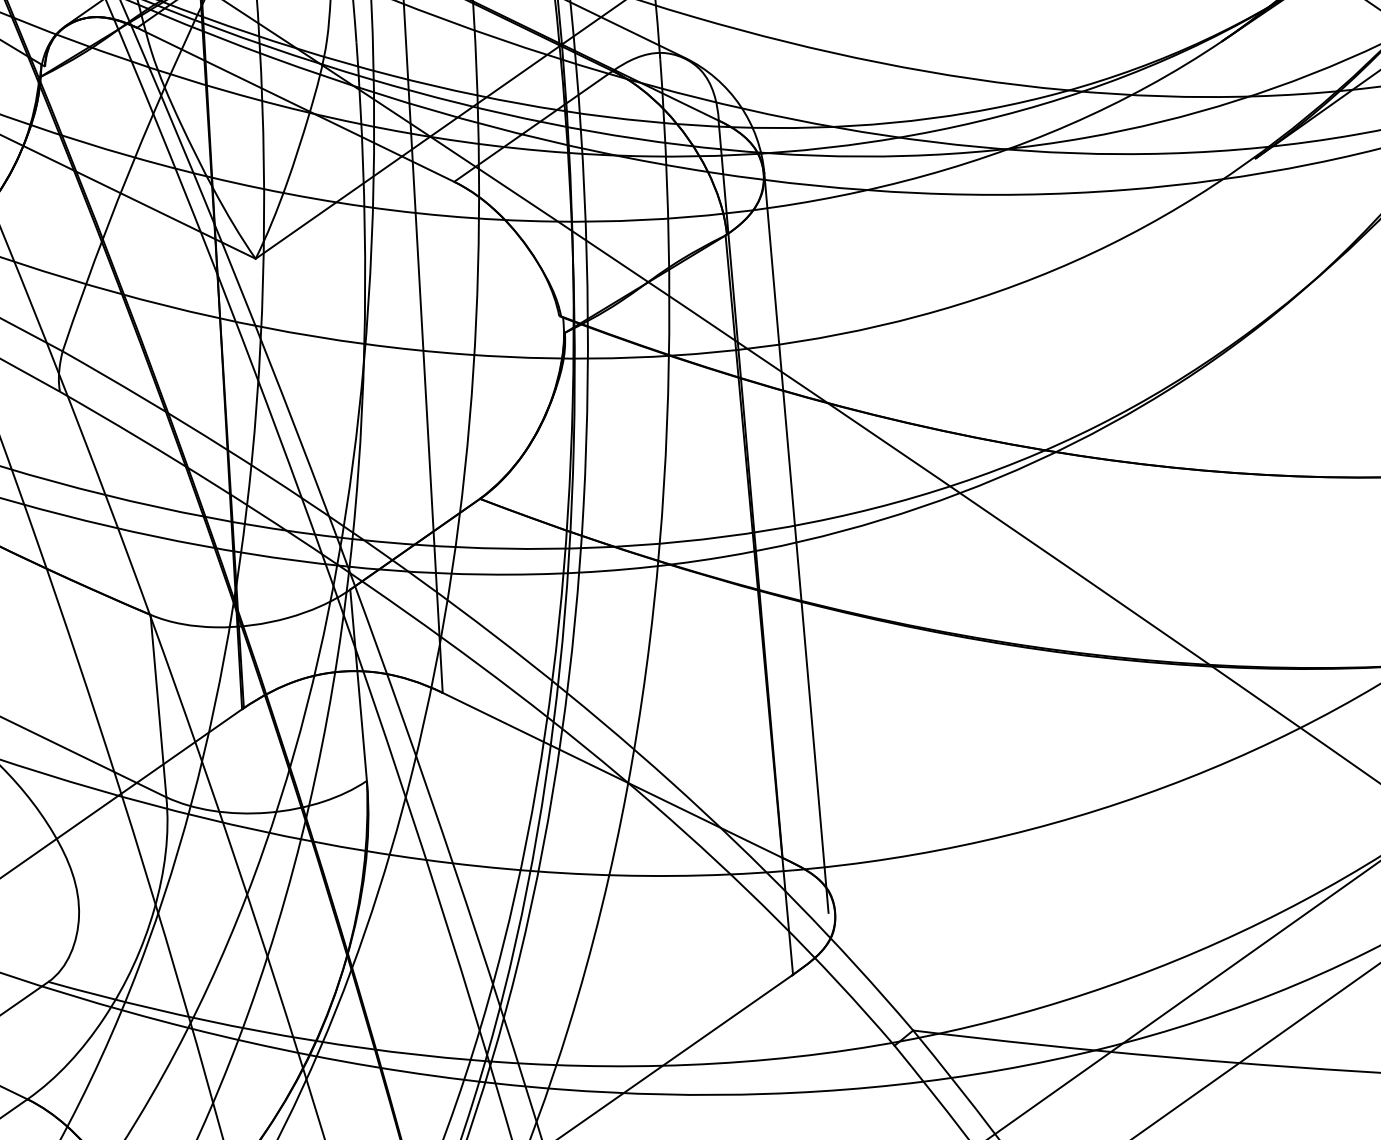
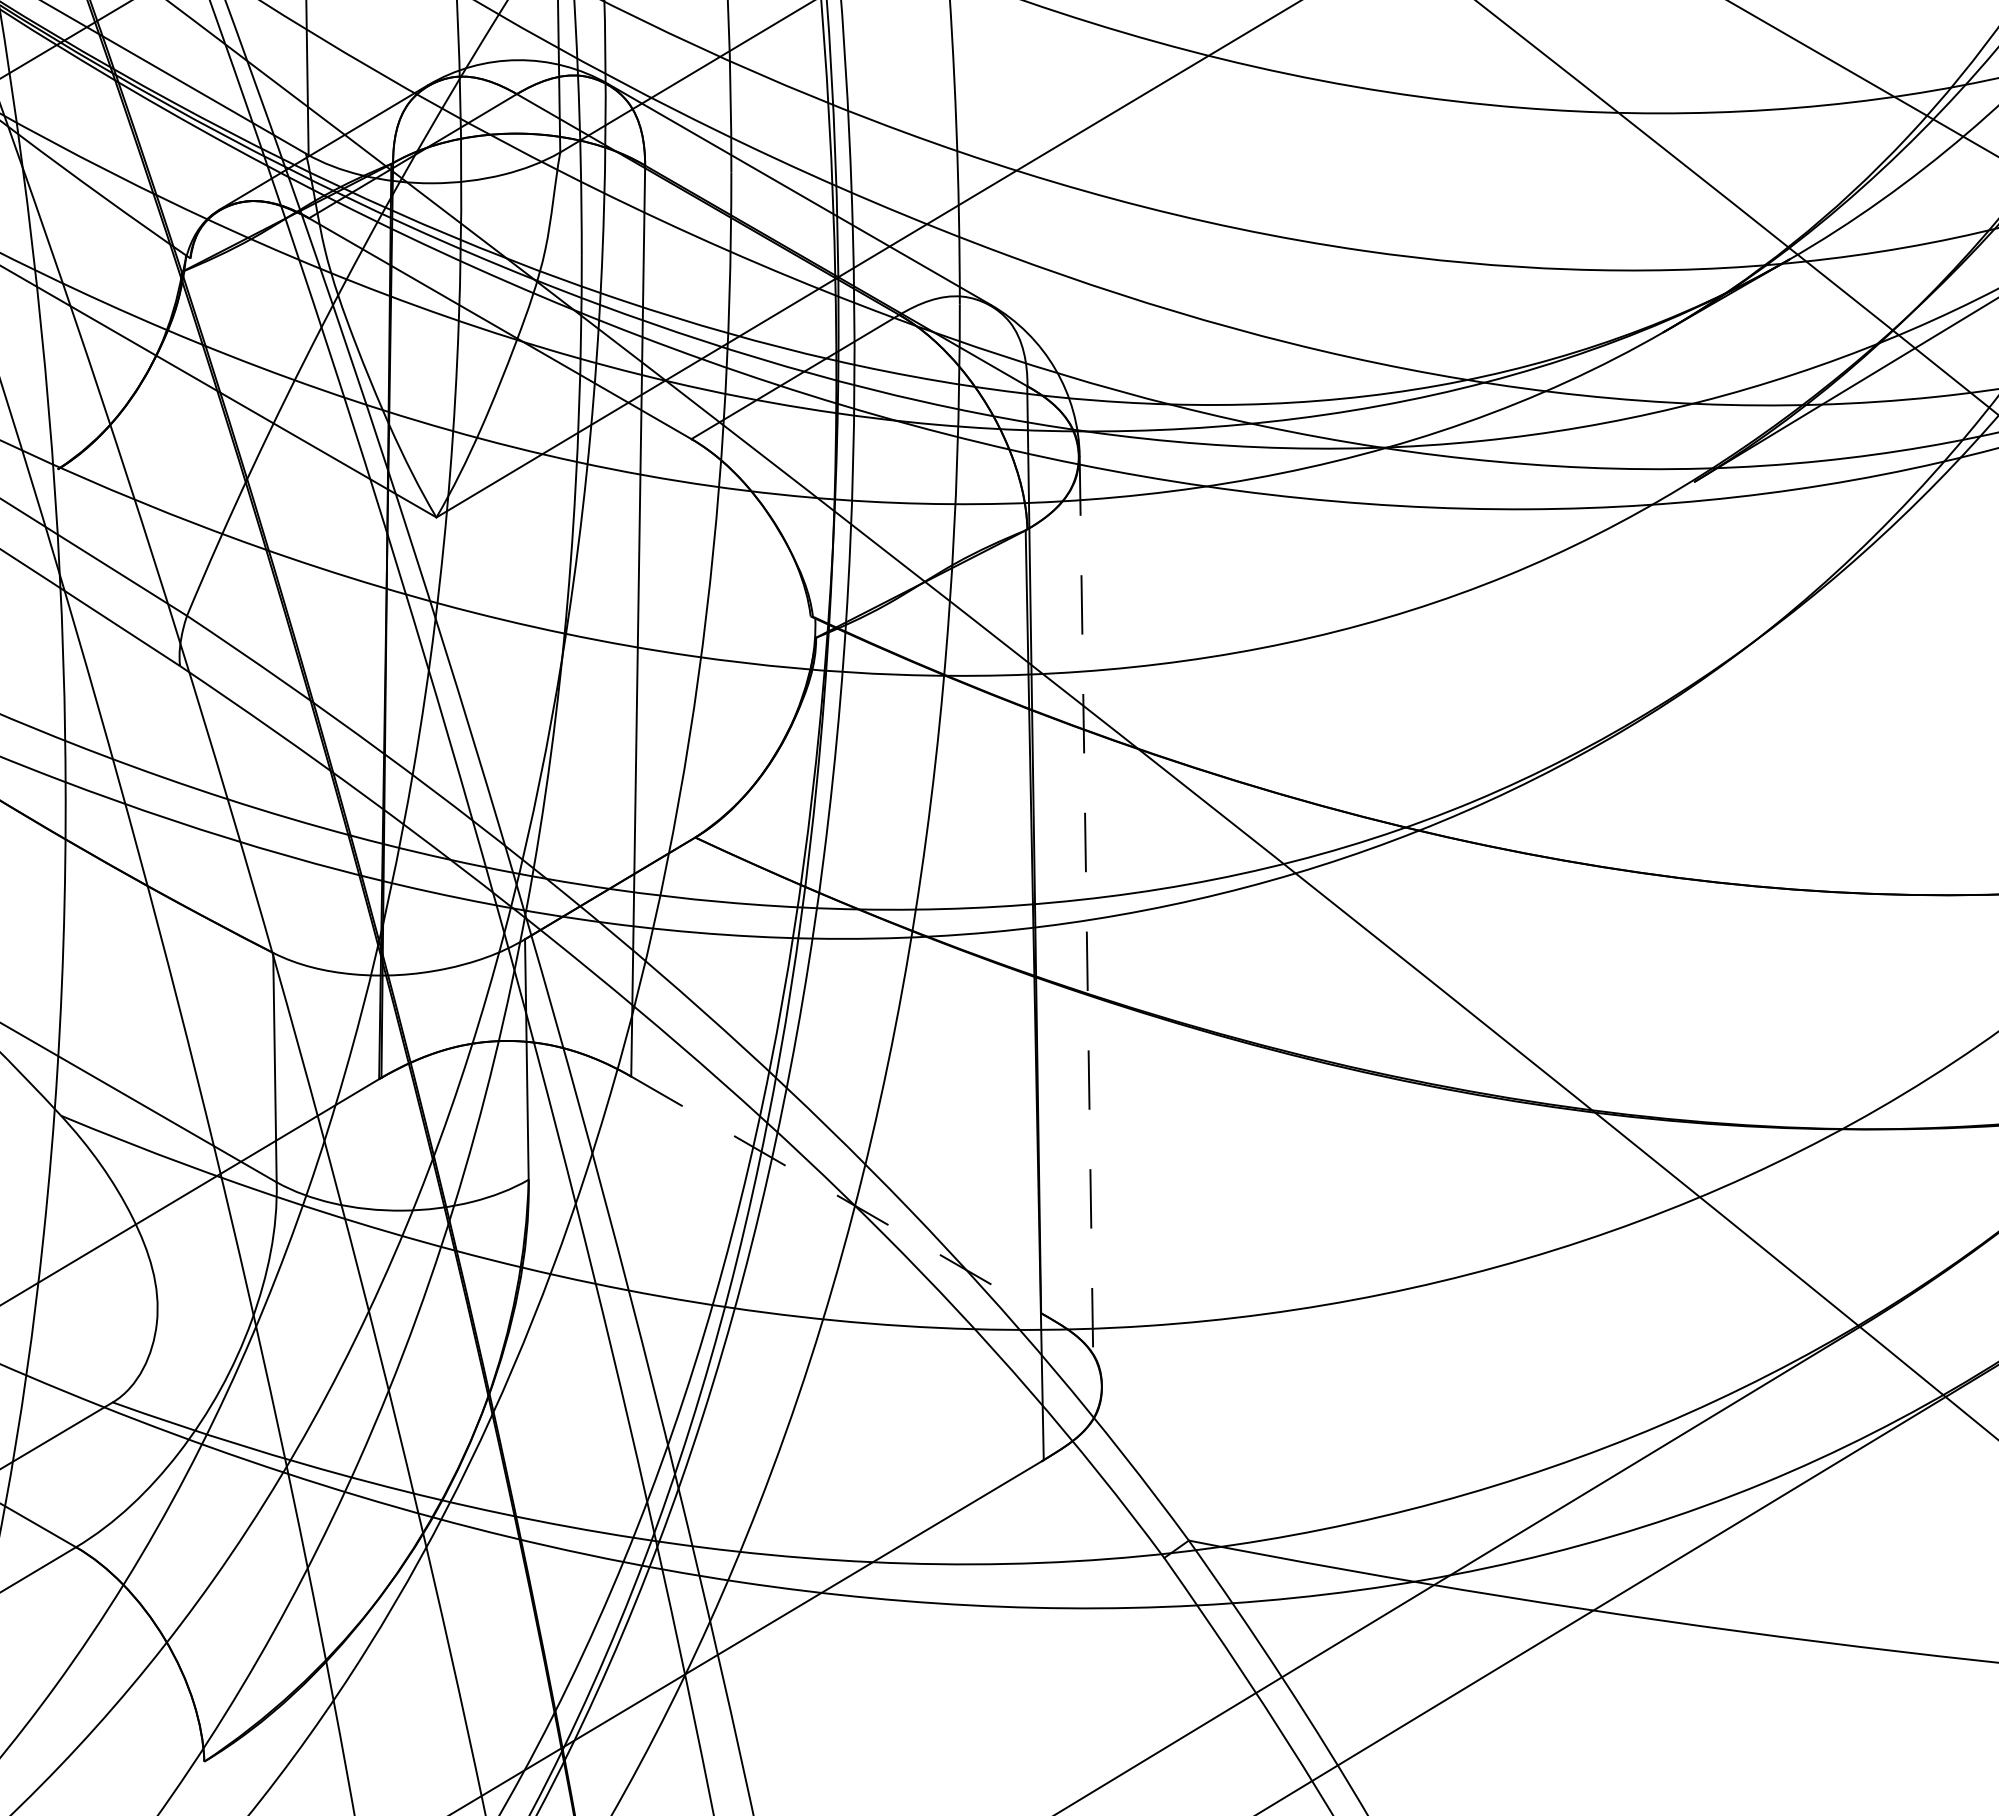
line: (796, 543) -> (1086, 921), solid -> dashed
line: (612, 775) -> (836, 1195), solid -> dashed

